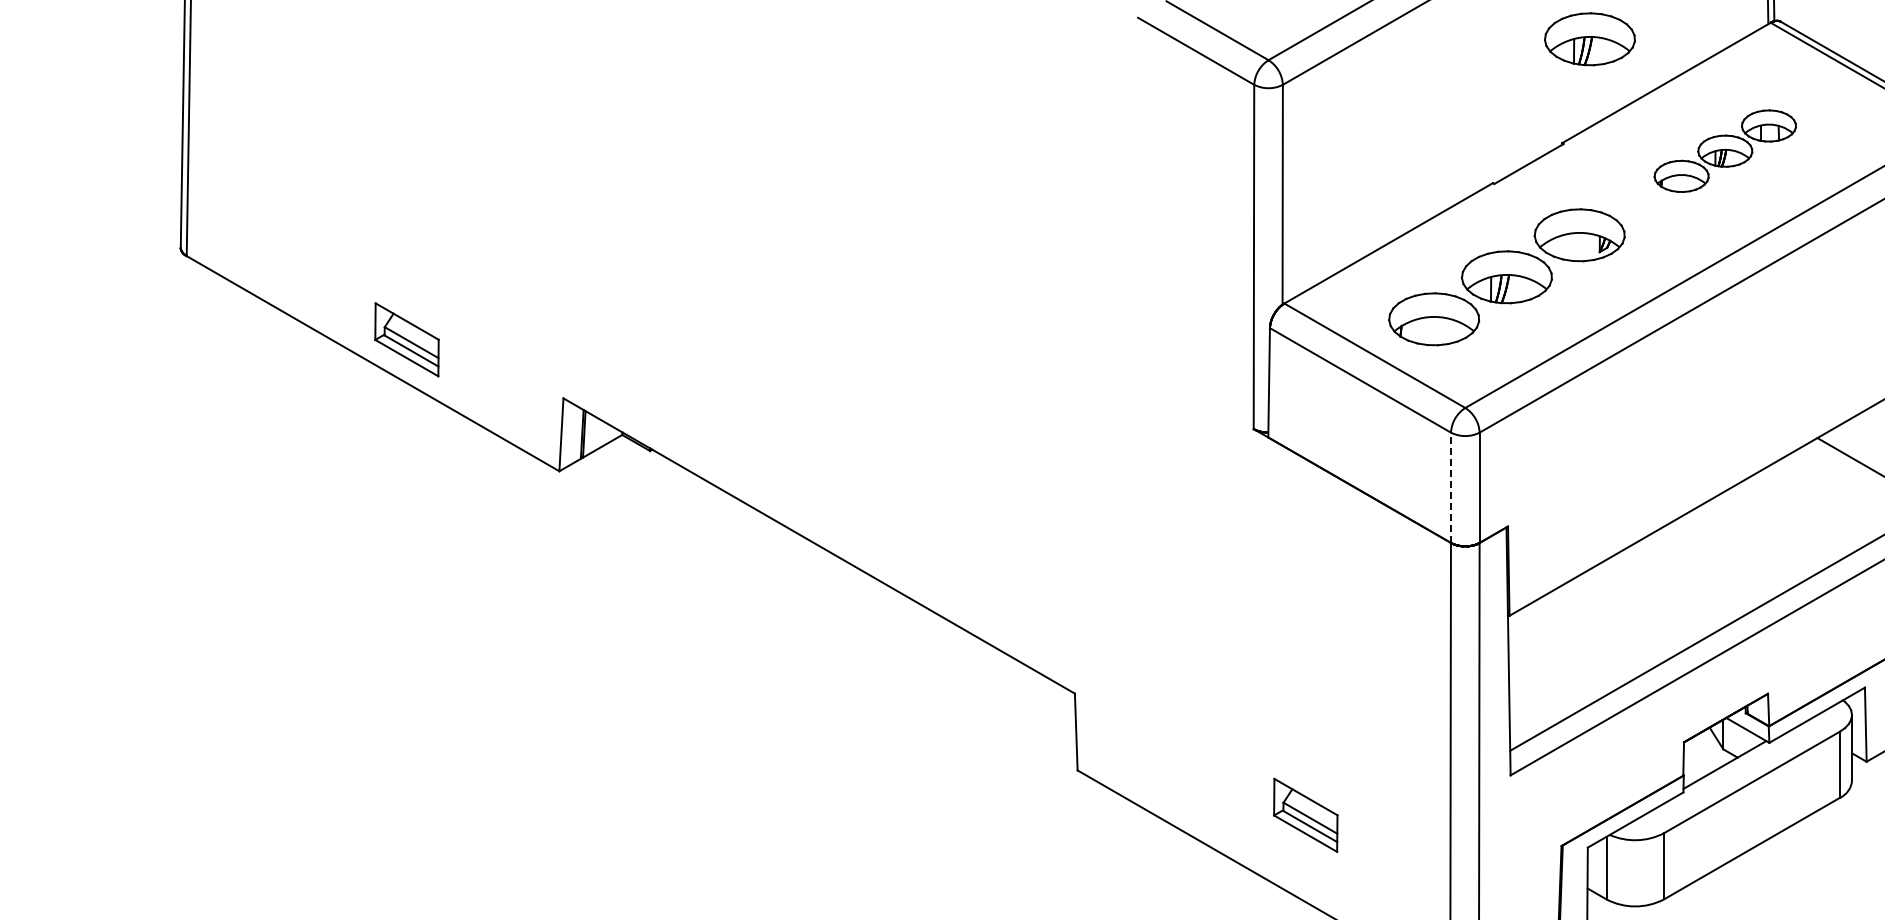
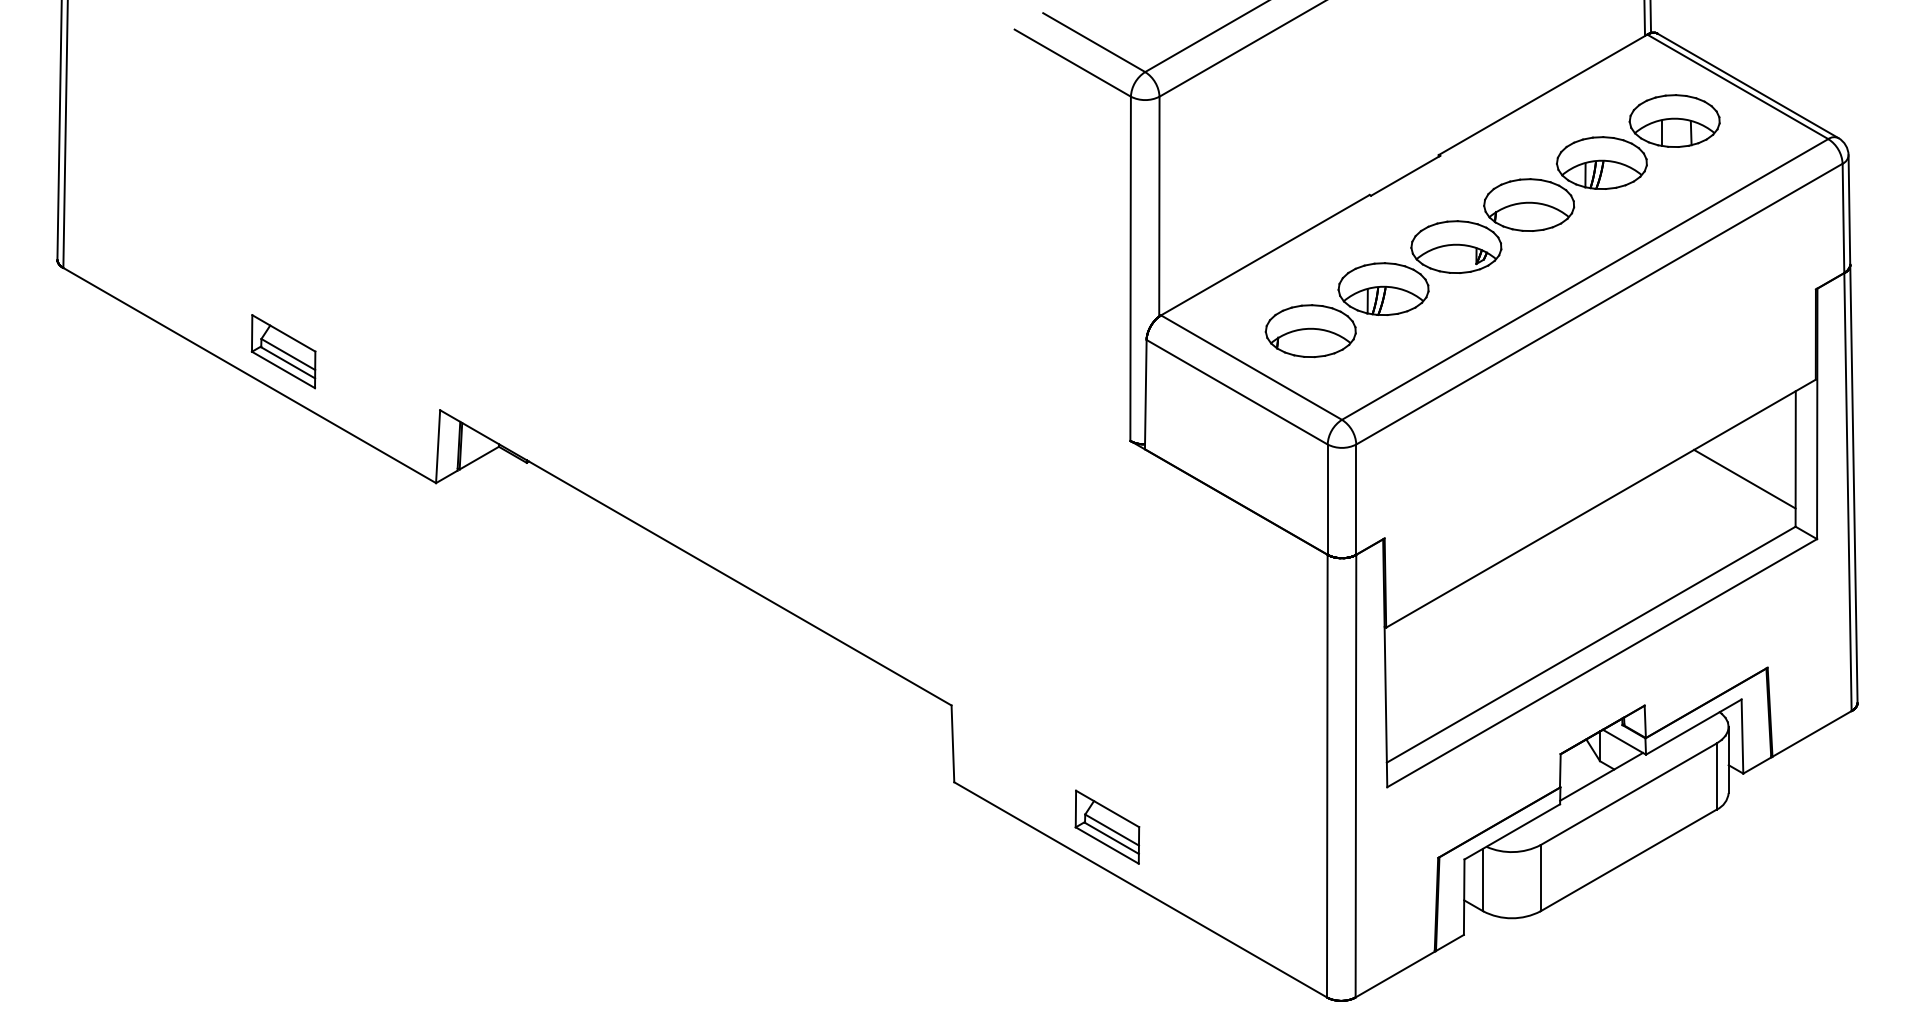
part: (1589, 38) -> (1466, 50), removed
part: (1724, 150) -> (1601, 162), size x1.67
line: (1450, 487) -> (1327, 499), dashed -> solid
part: (1305, 814) -> (1107, 826), moved

